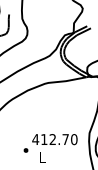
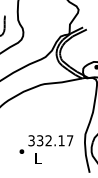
text: (54, 139) -> (50, 140), 412.70 -> 332.17

